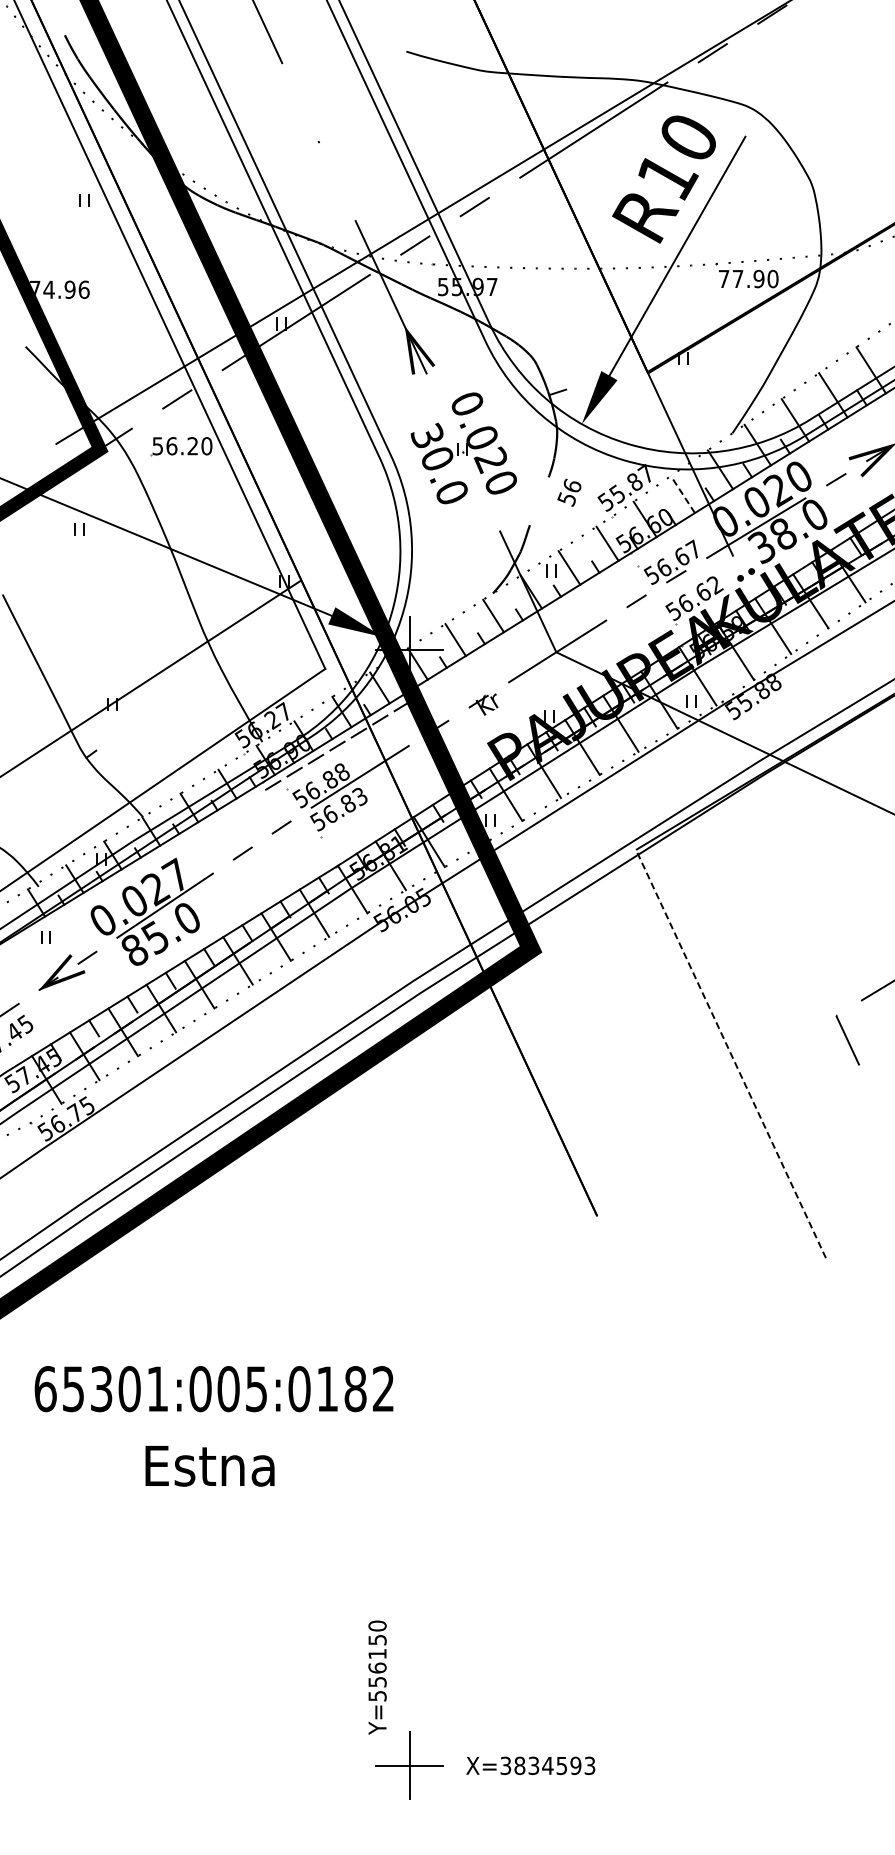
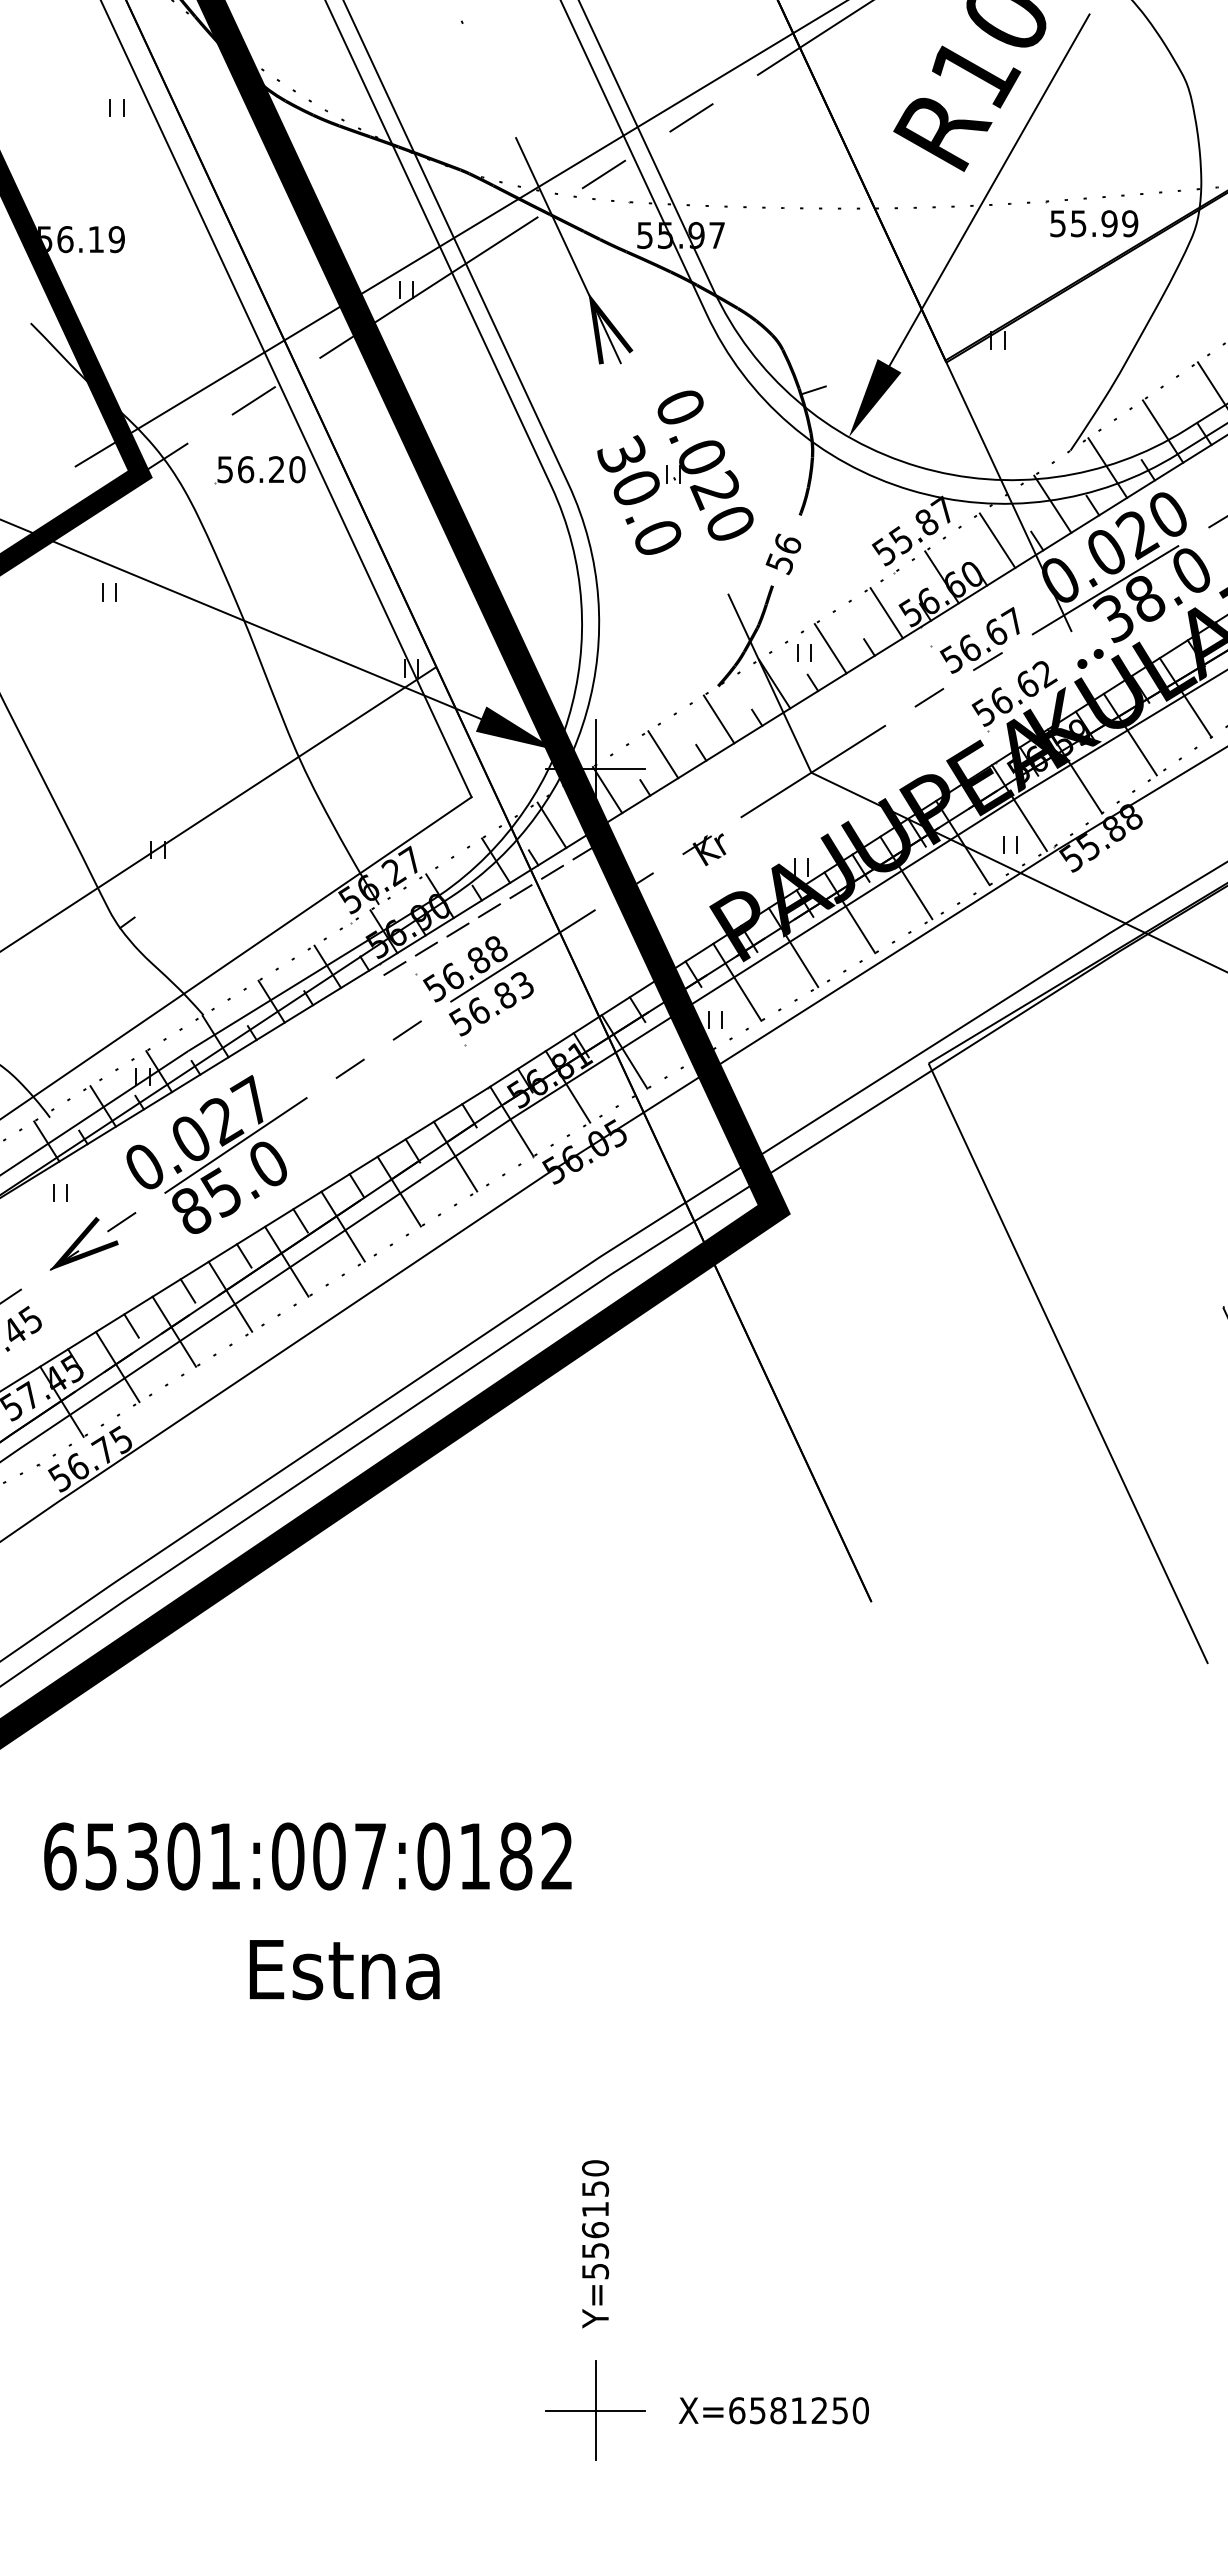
text: (748, 279) -> (1094, 224), 77.90 -> 55.99
text: (59, 289) -> (80, 239), 74.96 -> 56.19
text: (569, 492) -> (783, 553), moved
line: (682, 494) -> (996, 540), dashed -> solid
line: (730, 1053) -> (1067, 1362), dashed -> solid
text: (256, 1389) -> (370, 1857), 65301:005:0182 -> 65301:007:0182
text: (209, 1466) -> (343, 1970), moved
text: (377, 1677) -> (595, 2243), moved
text: (547, 1765) -> (798, 2410), X=3834593 -> X=6581250

